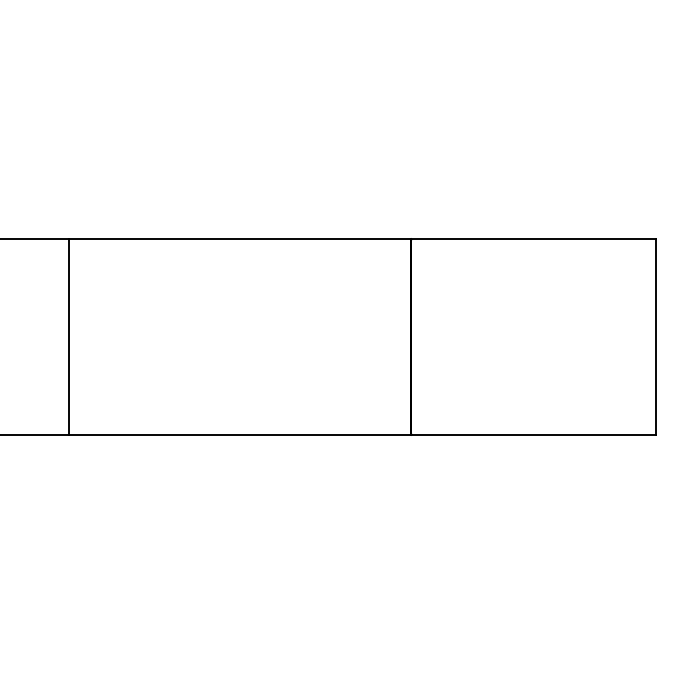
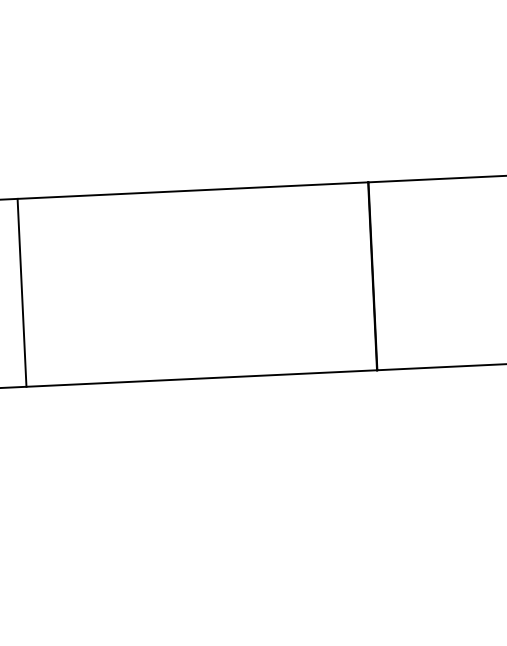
line: (69, 336) -> (22, 292), moved

